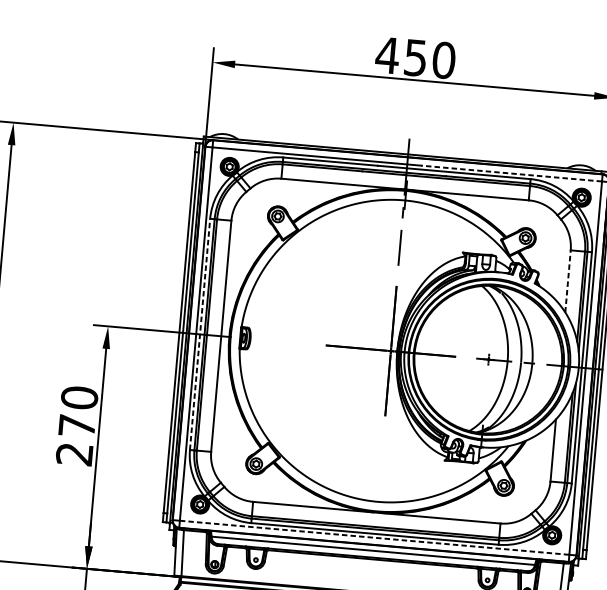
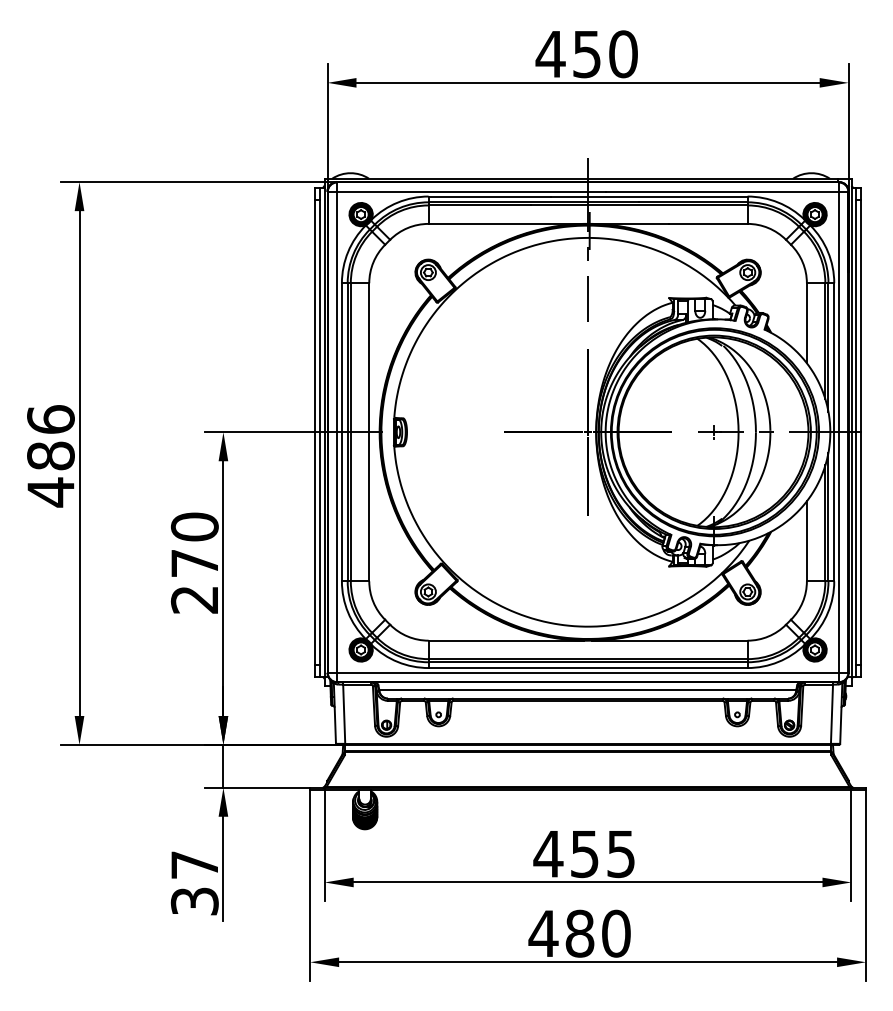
line: (511, 173) -> (722, 191), dashed -> solid
line: (567, 280) -> (806, 322), dashed -> solid
line: (199, 333) -> (341, 431), dashed -> solid
line: (374, 538) -> (588, 673), dashed -> solid

